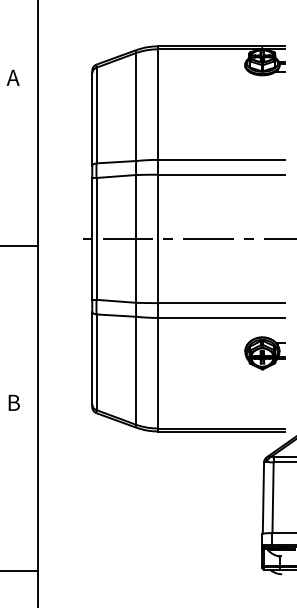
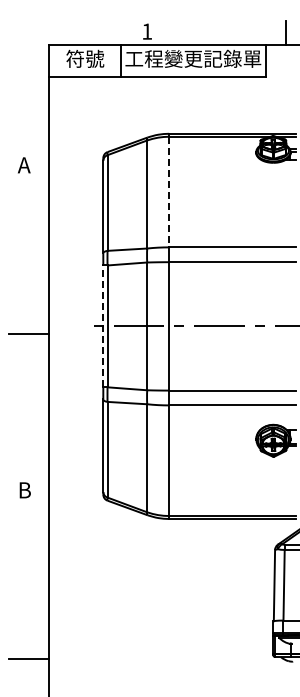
line: (158, 105) -> (169, 192), solid -> dashed
line: (92, 239) -> (103, 326), solid -> dashed

